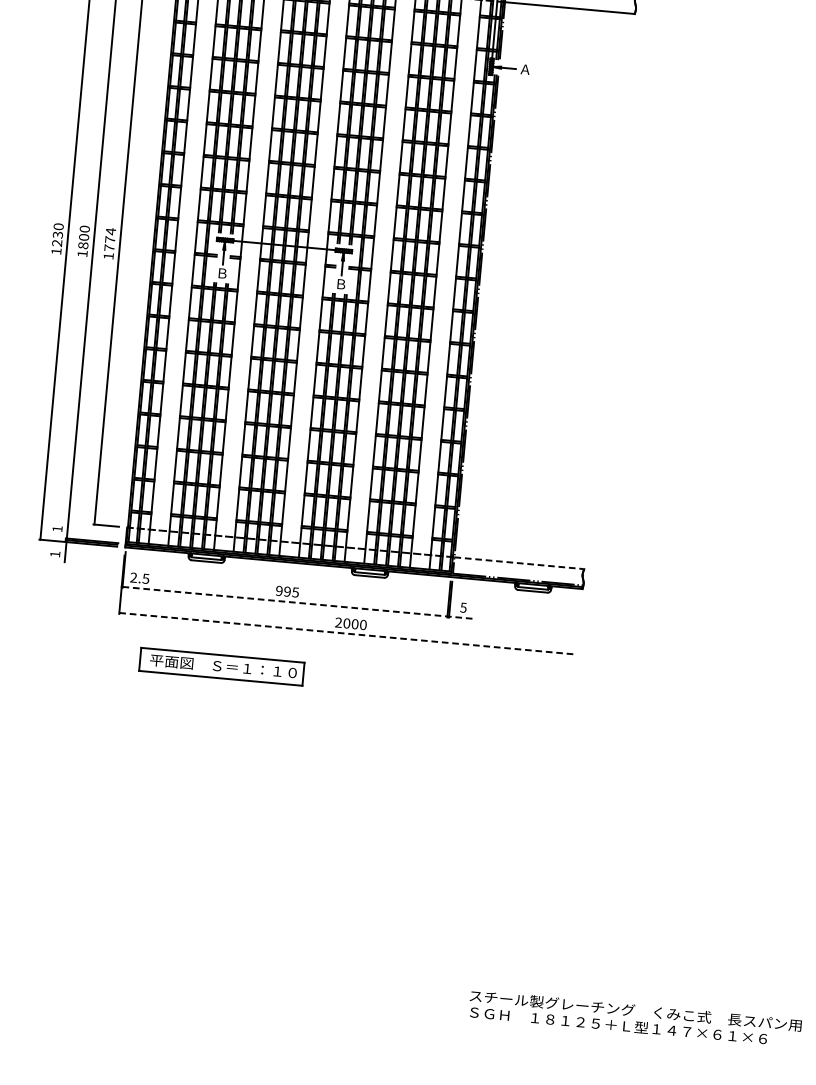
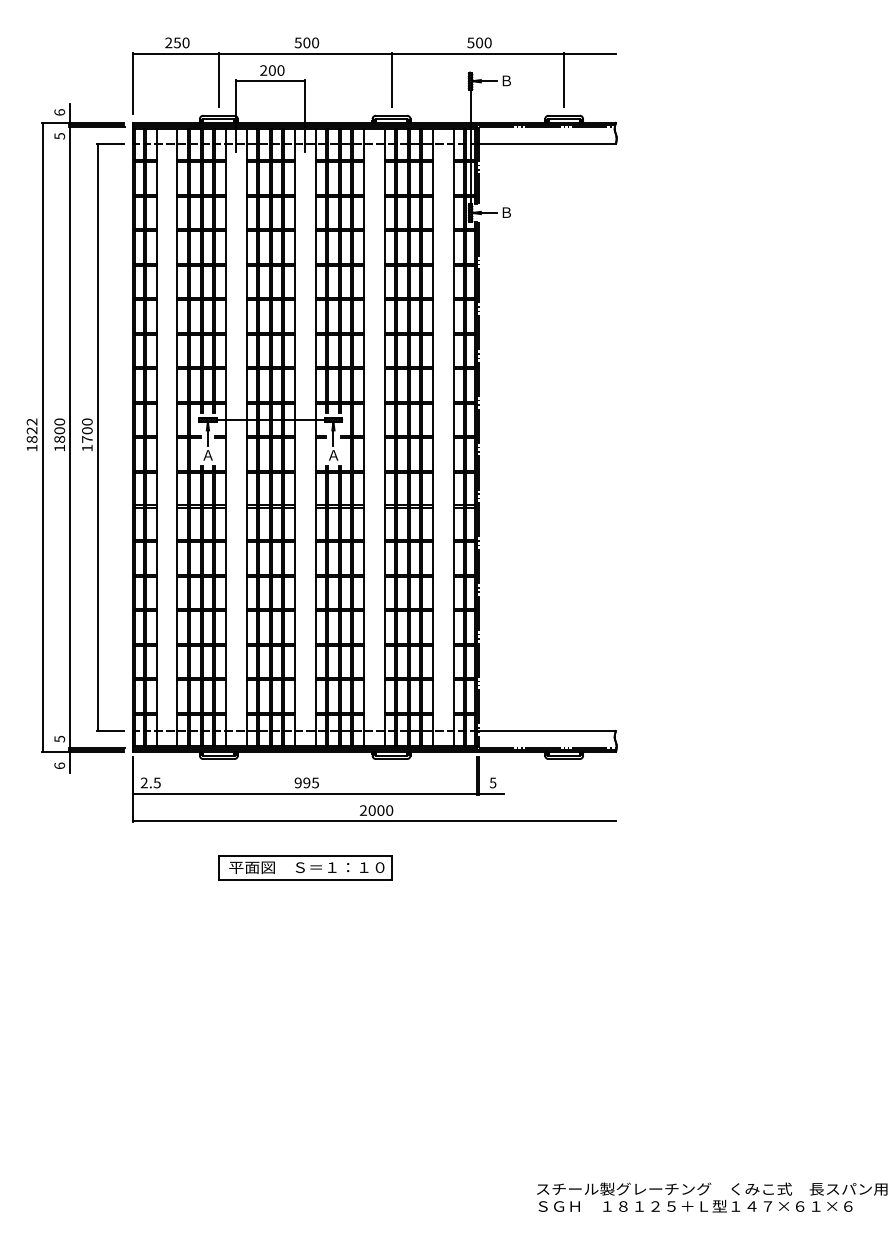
text: (525, 69) -> (506, 212), Ａ -> Ｂ
text: (57, 234) -> (31, 430), 1230 -> 1822
text: (110, 235) -> (87, 426), 1774 -> 1700
text: (221, 273) -> (207, 455), Ｂ -> Ａ
text: (340, 284) -> (333, 455), Ｂ -> Ａ
text: (57, 528) -> (59, 738), 1 -> 5
text: (55, 553) -> (59, 765), 1 -> 6
line: (519, 562) -> (547, 730), dashed -> solid
line: (298, 602) -> (319, 793), dashed -> solid
line: (348, 634) -> (374, 821), dashed -> solid
part: (222, 666) -> (305, 867), moved

